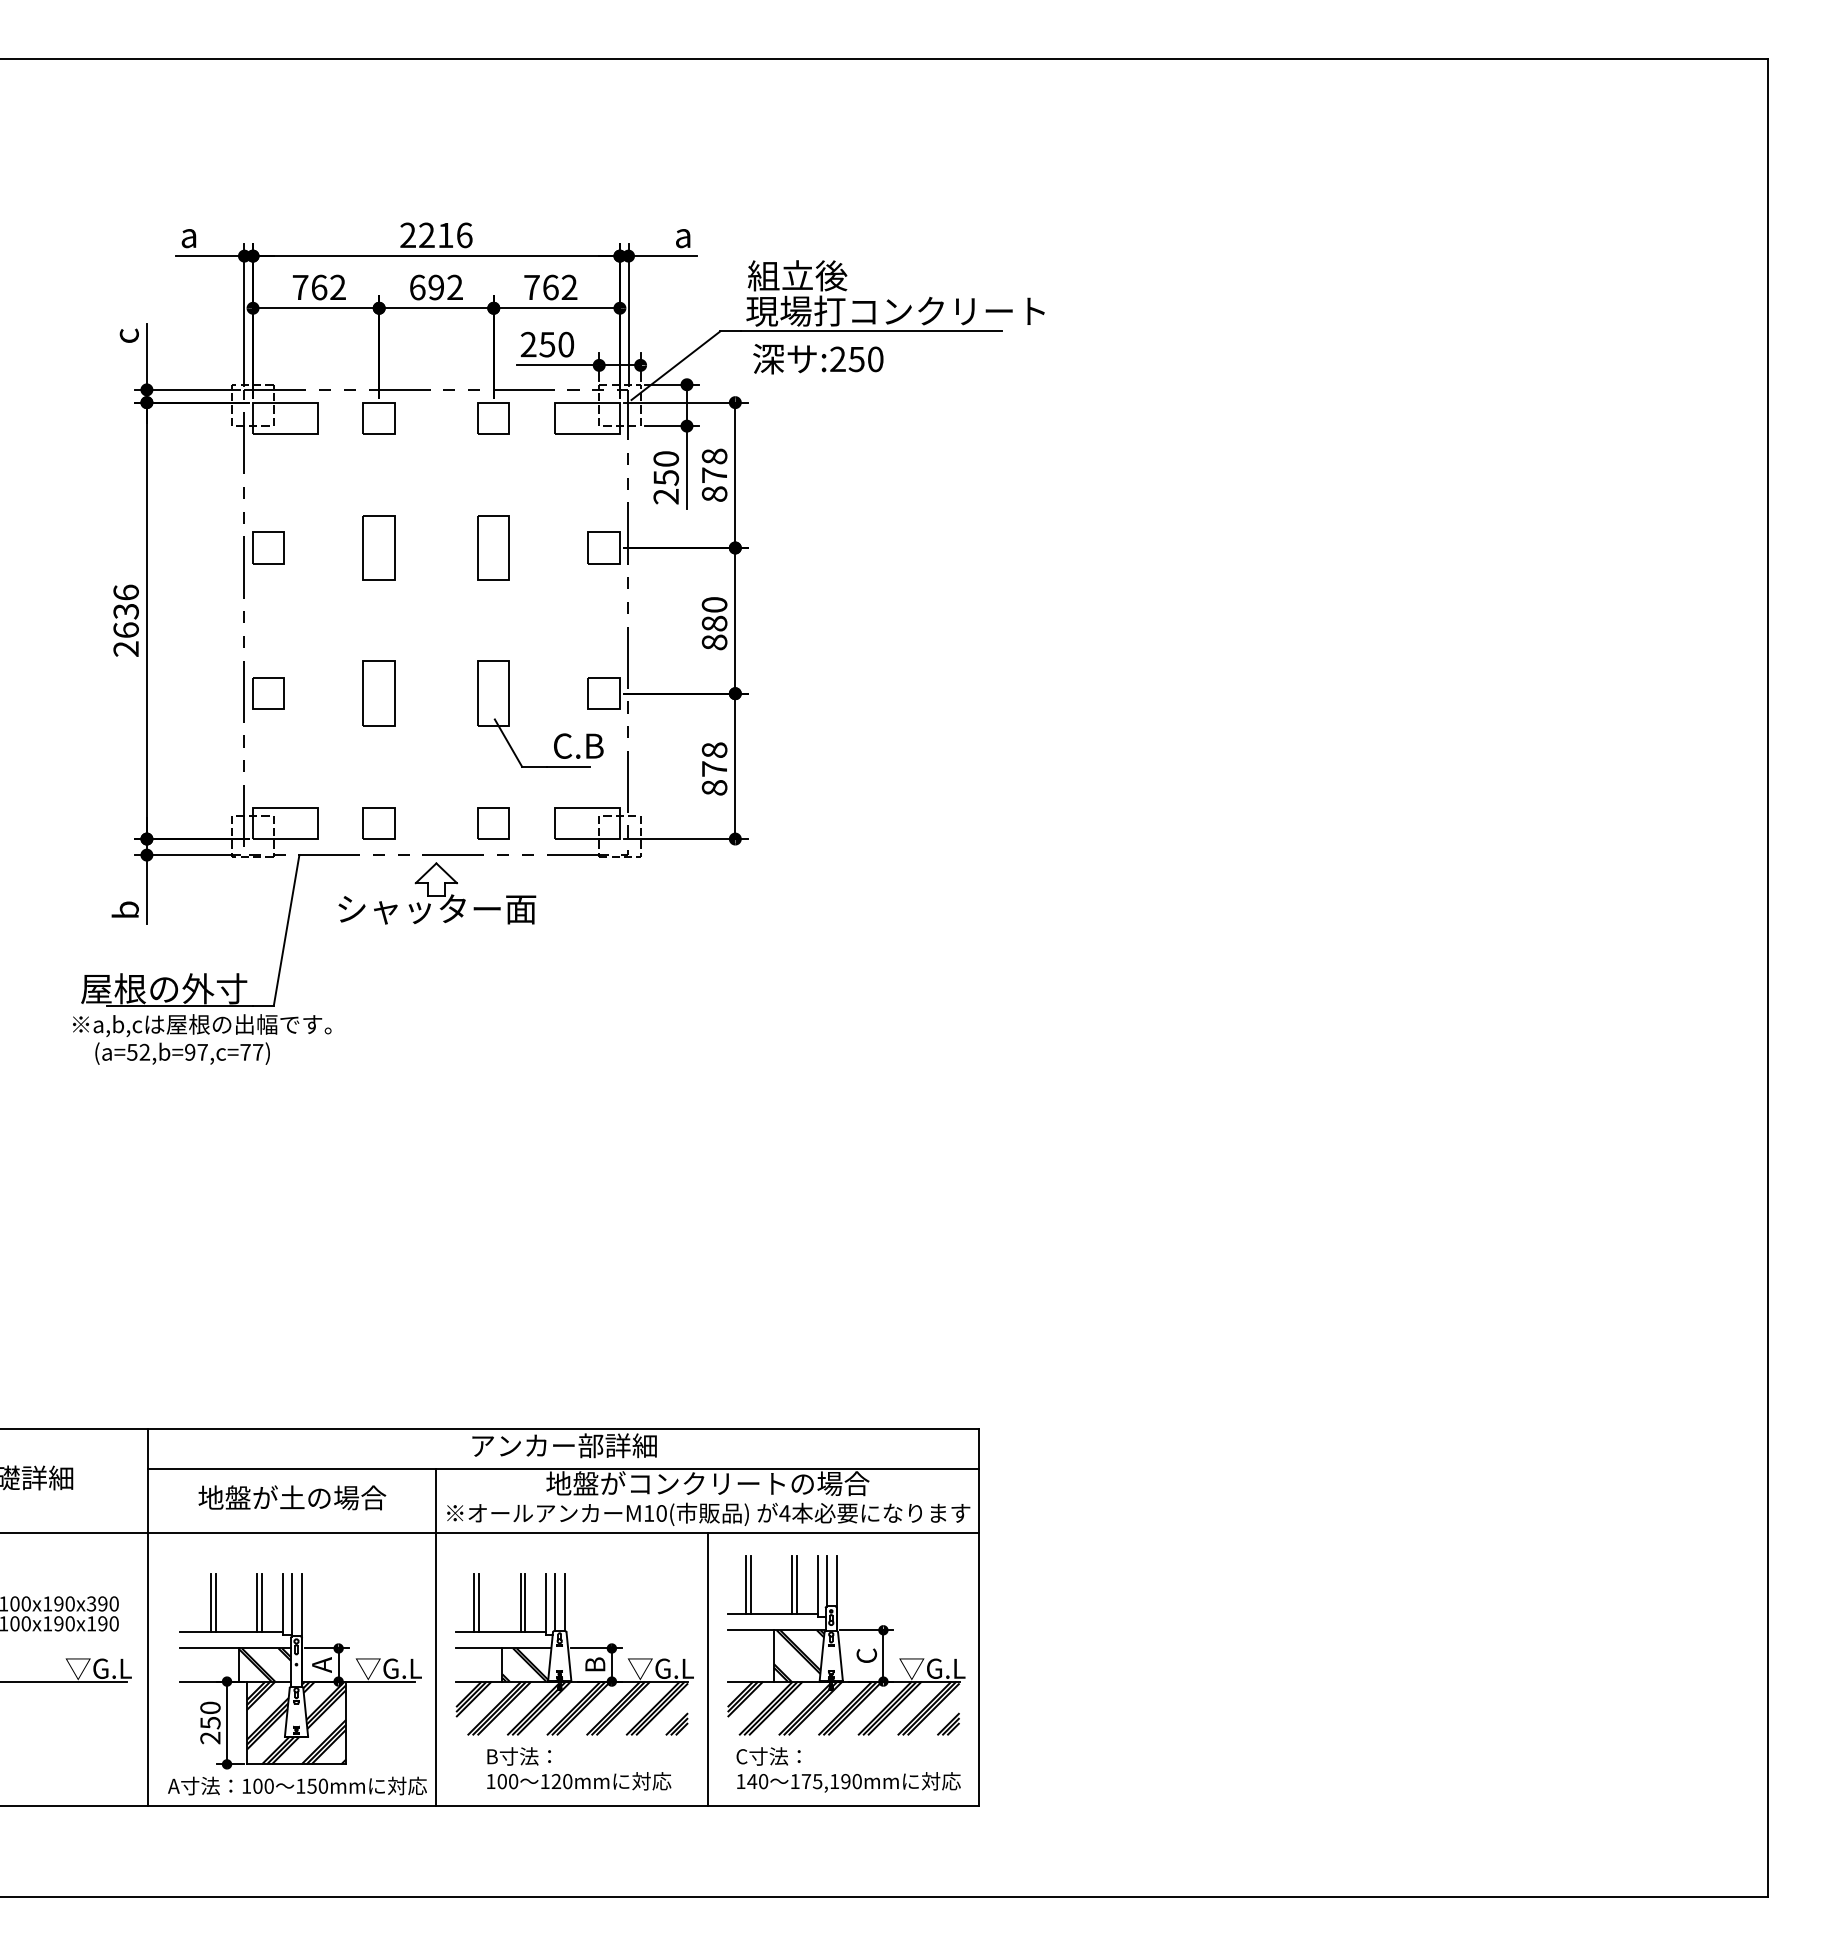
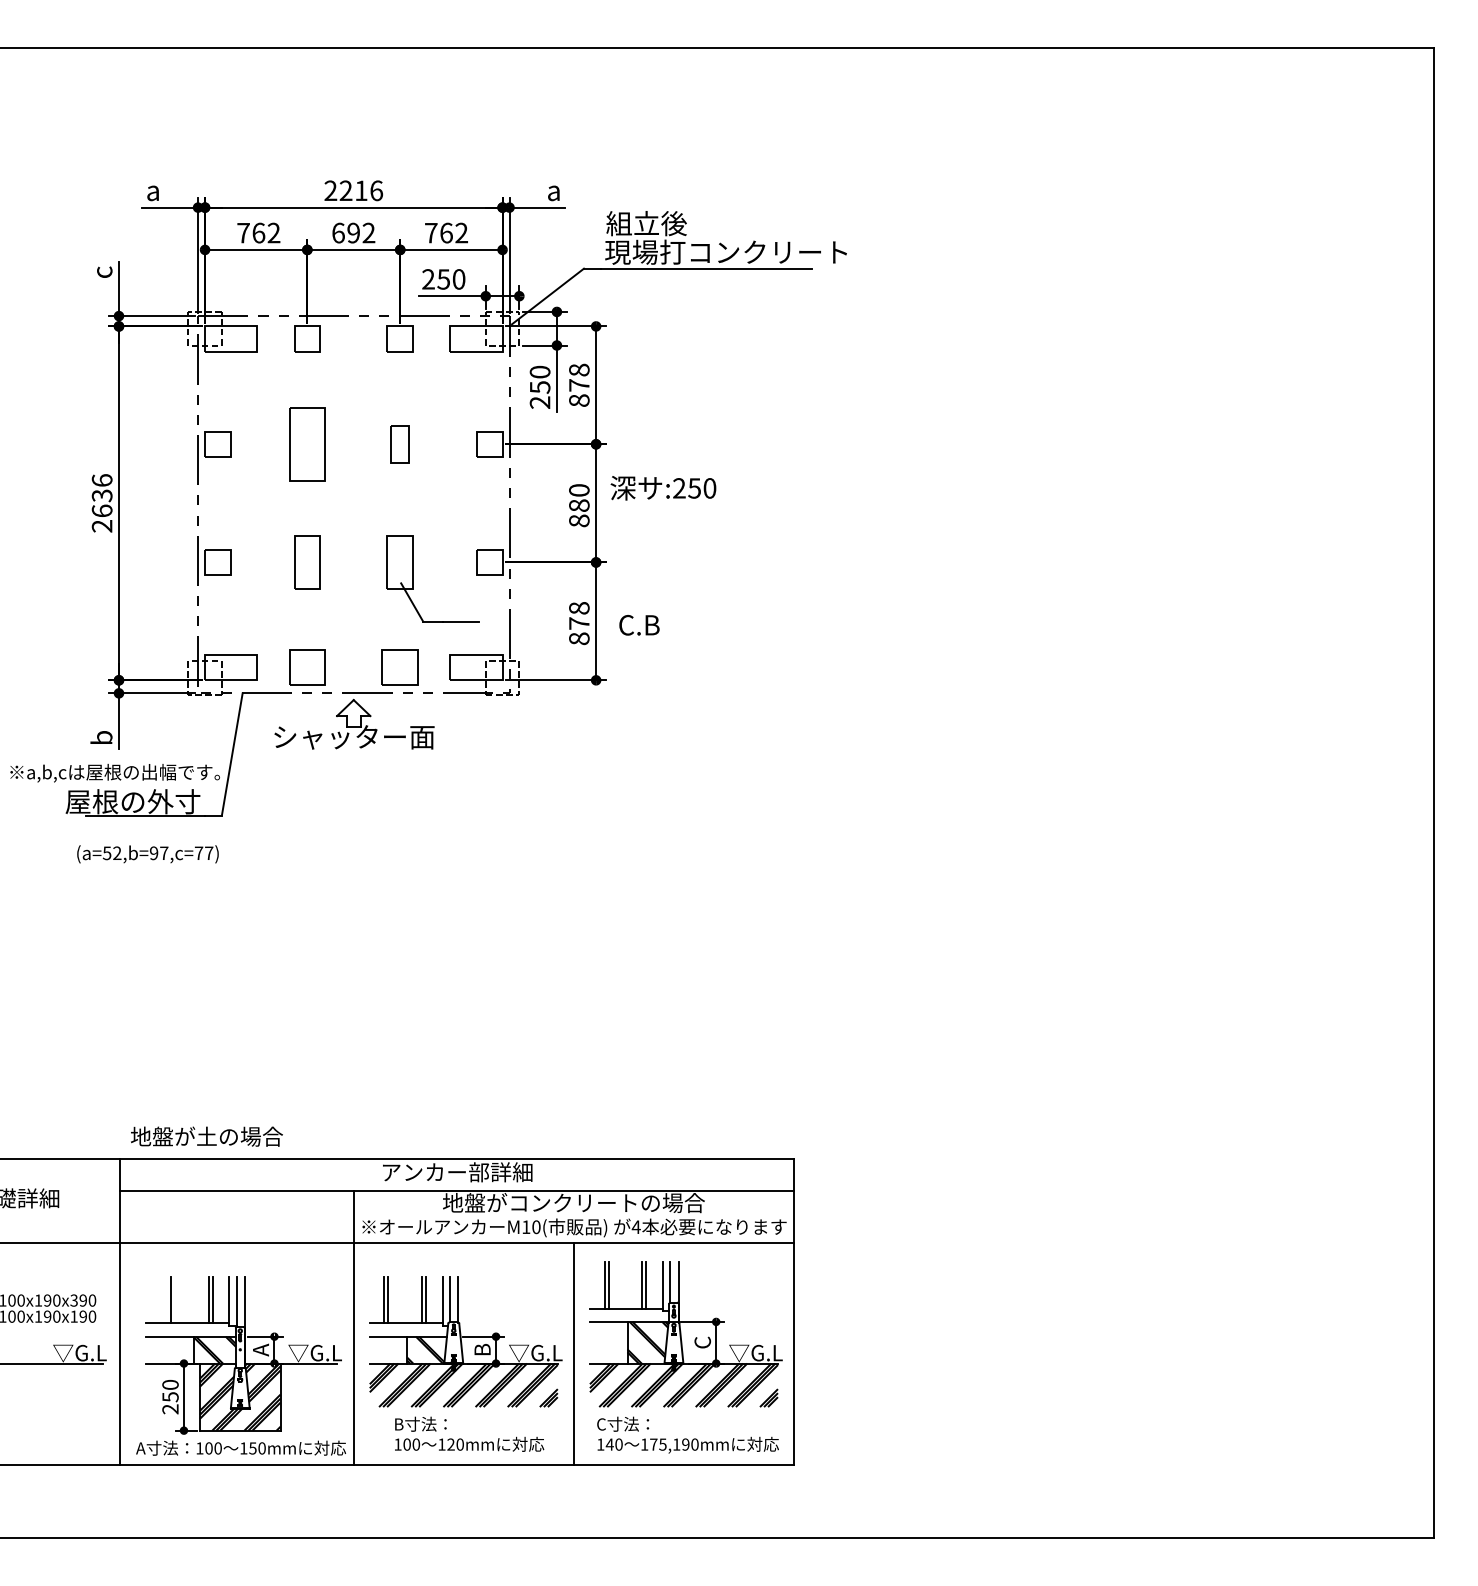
text: (818, 359) -> (663, 488), moved
part: (378, 547) -> (306, 443), size x1.4
part: (493, 547) -> (400, 443), size x0.7
text: (578, 745) -> (639, 624), moved
part: (378, 823) -> (306, 667), size x1.4
part: (493, 823) -> (400, 667), size x1.4
text: (202, 1025) -> (115, 773), moved
text: (292, 1497) -> (207, 1136), moved
line: (215, 1602) -> (174, 1299), removed

